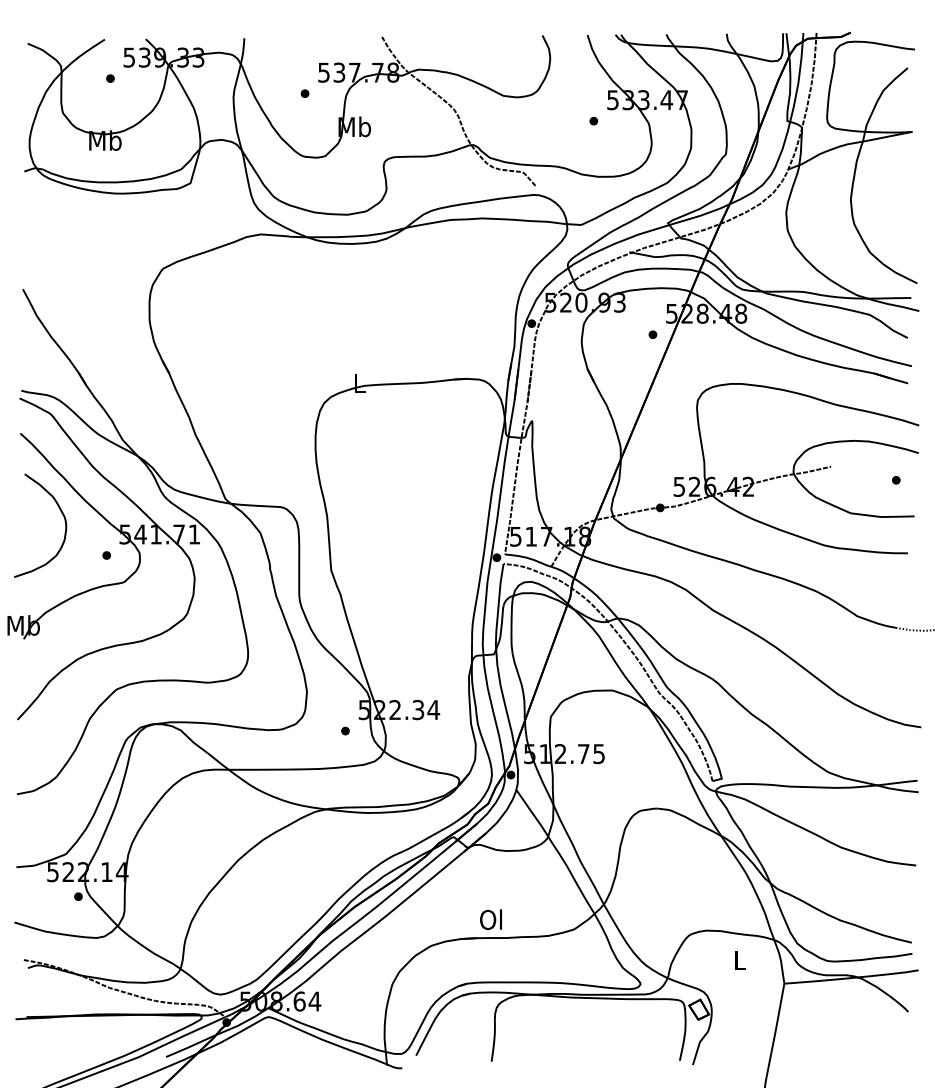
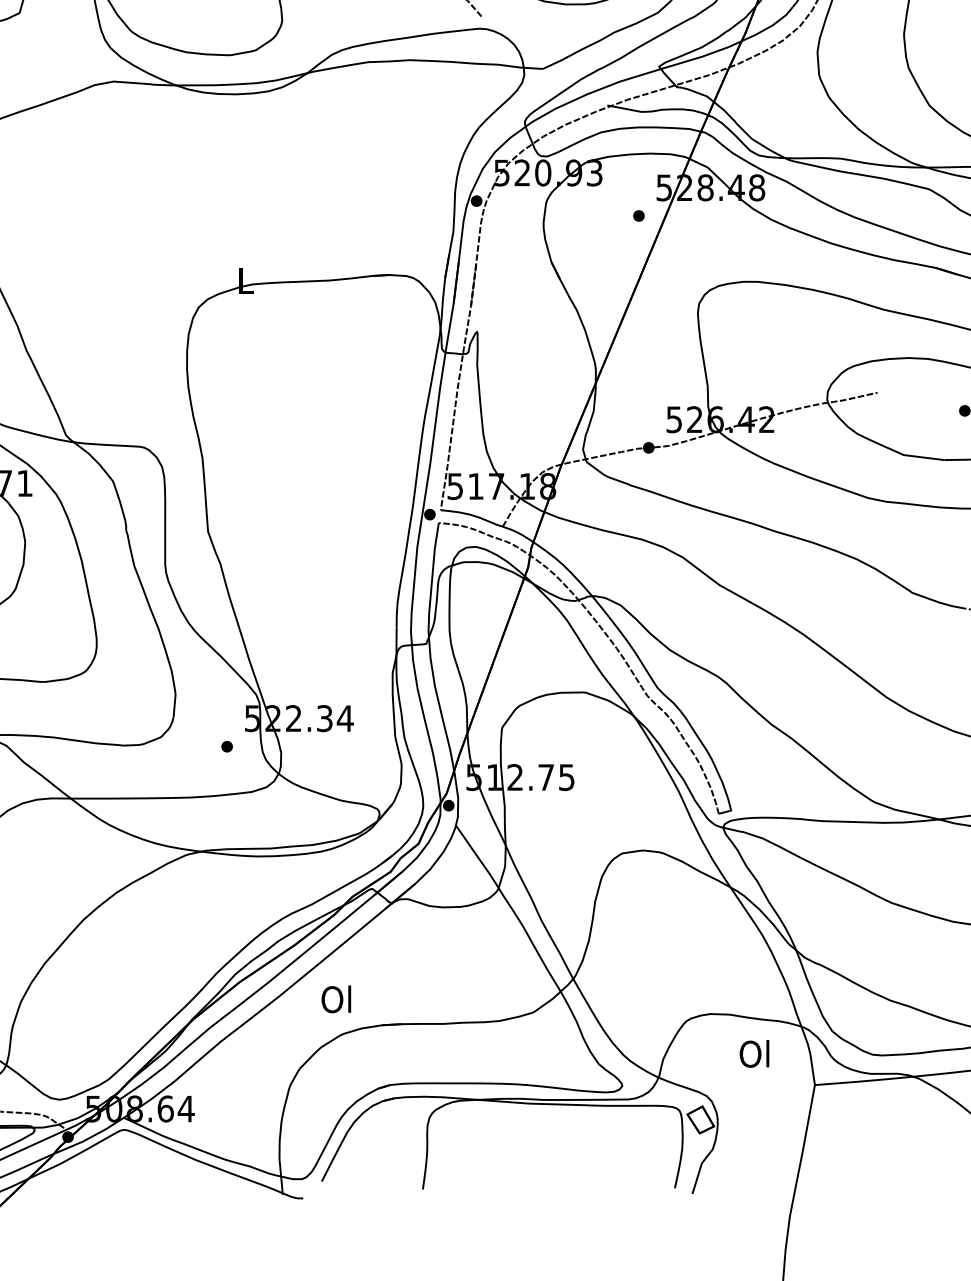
text: (490, 919) -> (335, 999), moved
text: (739, 960) -> (754, 1054), L -> Ol

